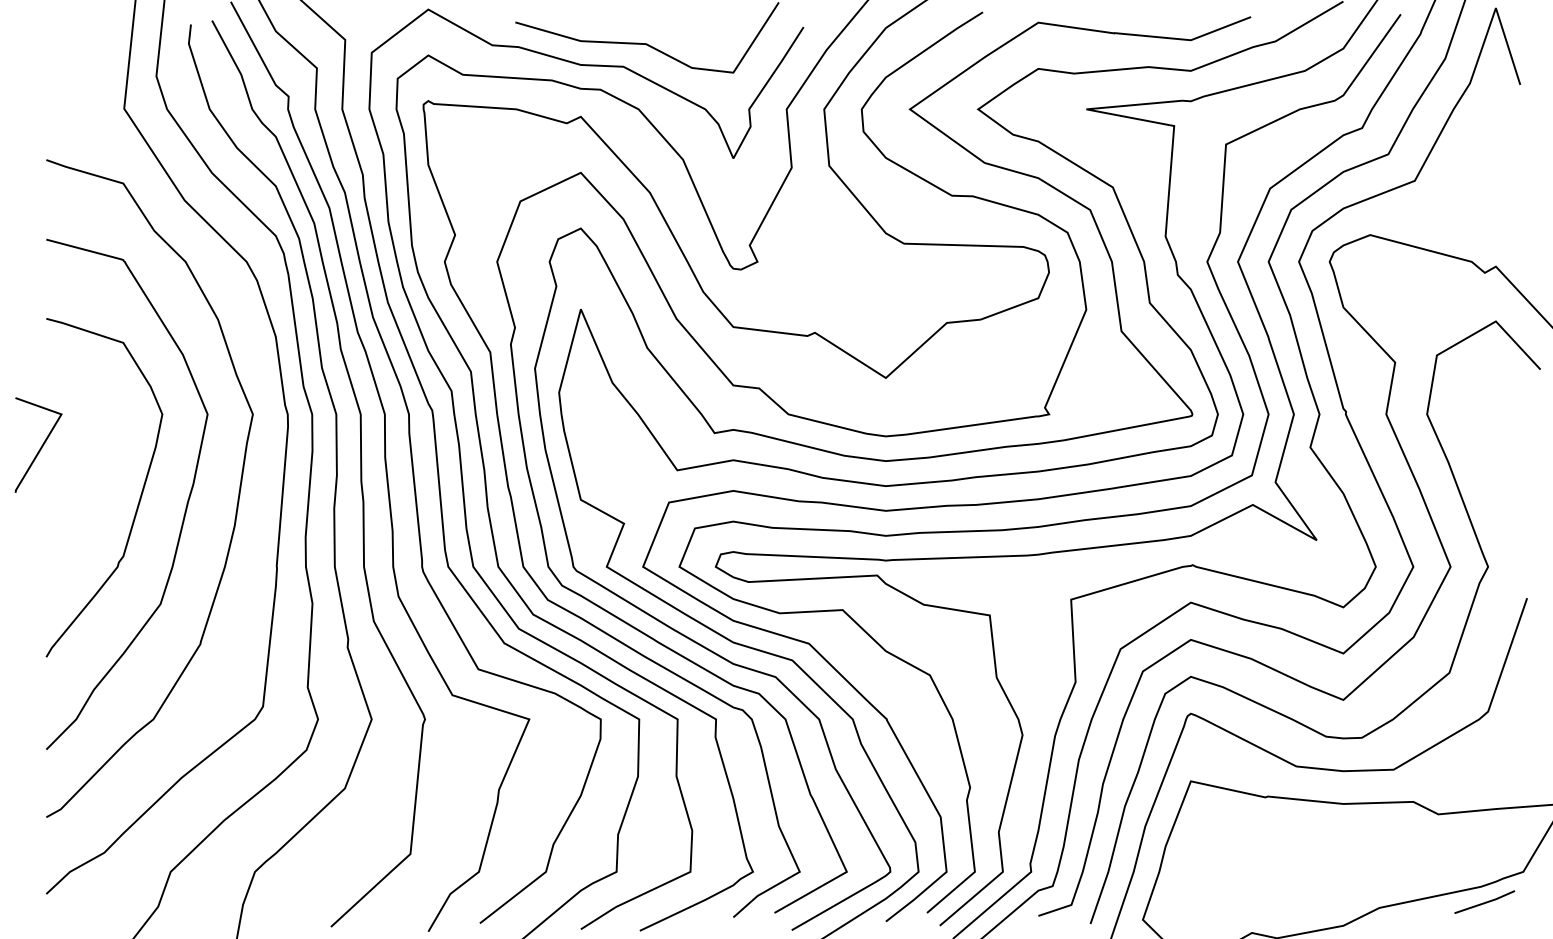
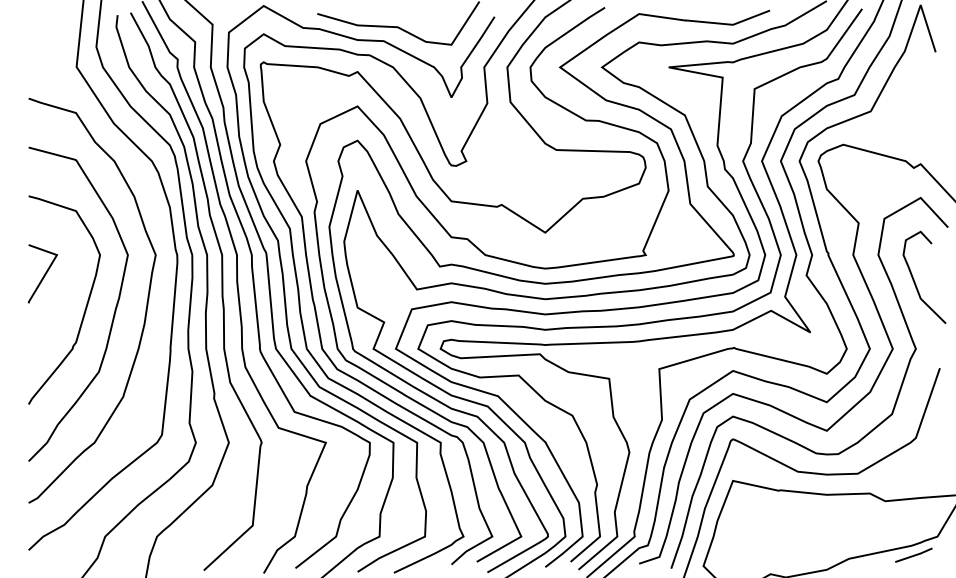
line: (41, 444) -> (44, 273), moved
curve: (1487, 457) -> (915, 281), added

